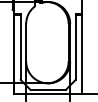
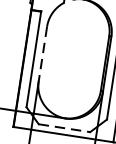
line: (26, 42) -> (43, 53), solid -> dashed
line: (48, 89) -> (65, 127), solid -> dashed

